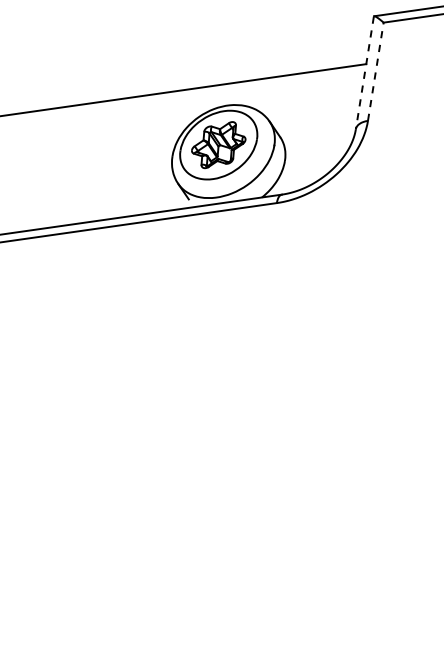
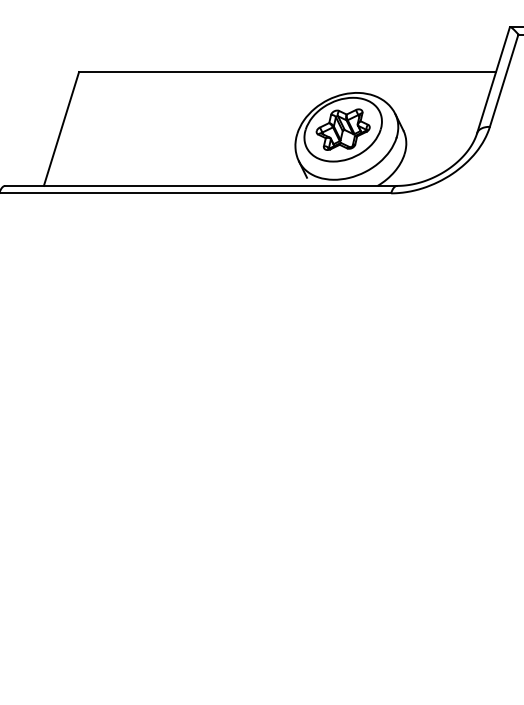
line: (376, 71) -> (504, 80), dashed -> solid
line: (364, 73) -> (493, 80), dashed -> solid

